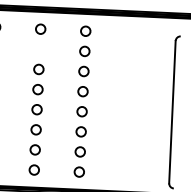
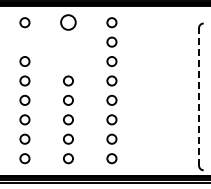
circle: (40, 29) -> (68, 22), size x1.6
circle: (38, 69) -> (68, 61), removed
line: (171, 111) -> (198, 96), solid -> dashed

